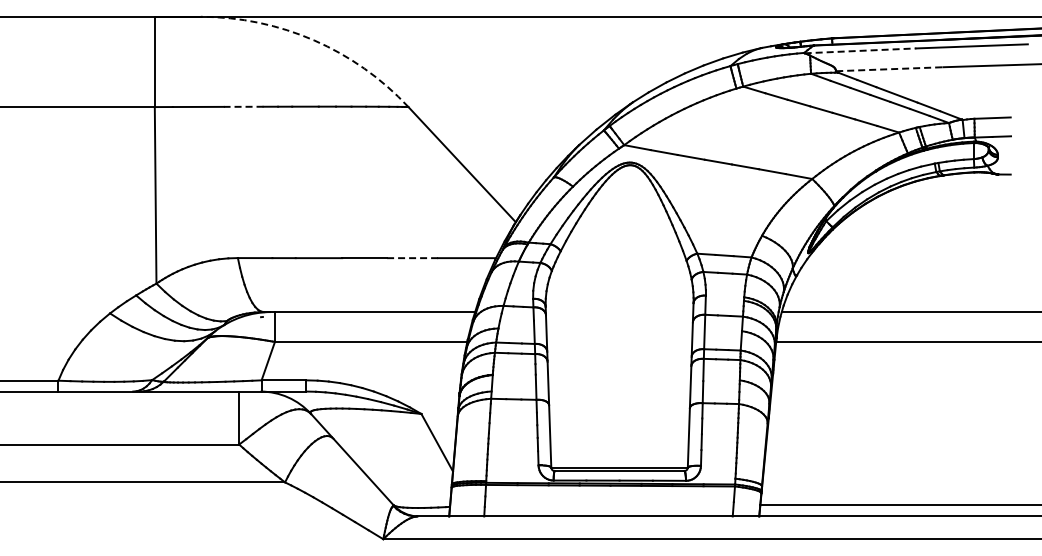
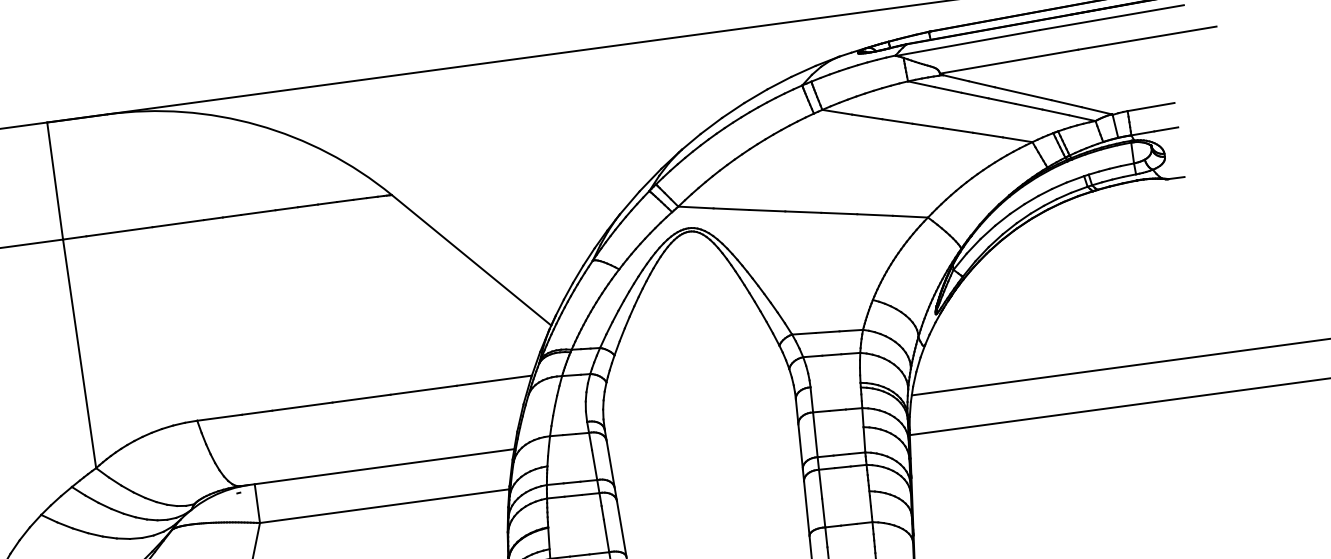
arc: (314, 40) -> (258, 125), dashed -> solid
line: (860, 50) -> (968, 42), dashed -> solid
line: (889, 69) -> (1008, 62), dashed -> solid
line: (243, 106) -> (177, 223), dashed -> solid
line: (412, 258) -> (423, 390), dashed -> solid

